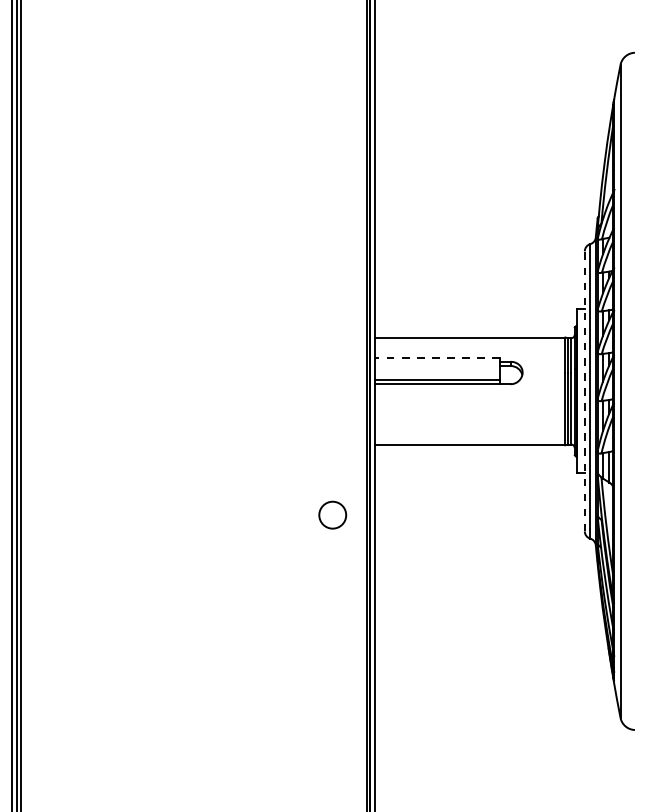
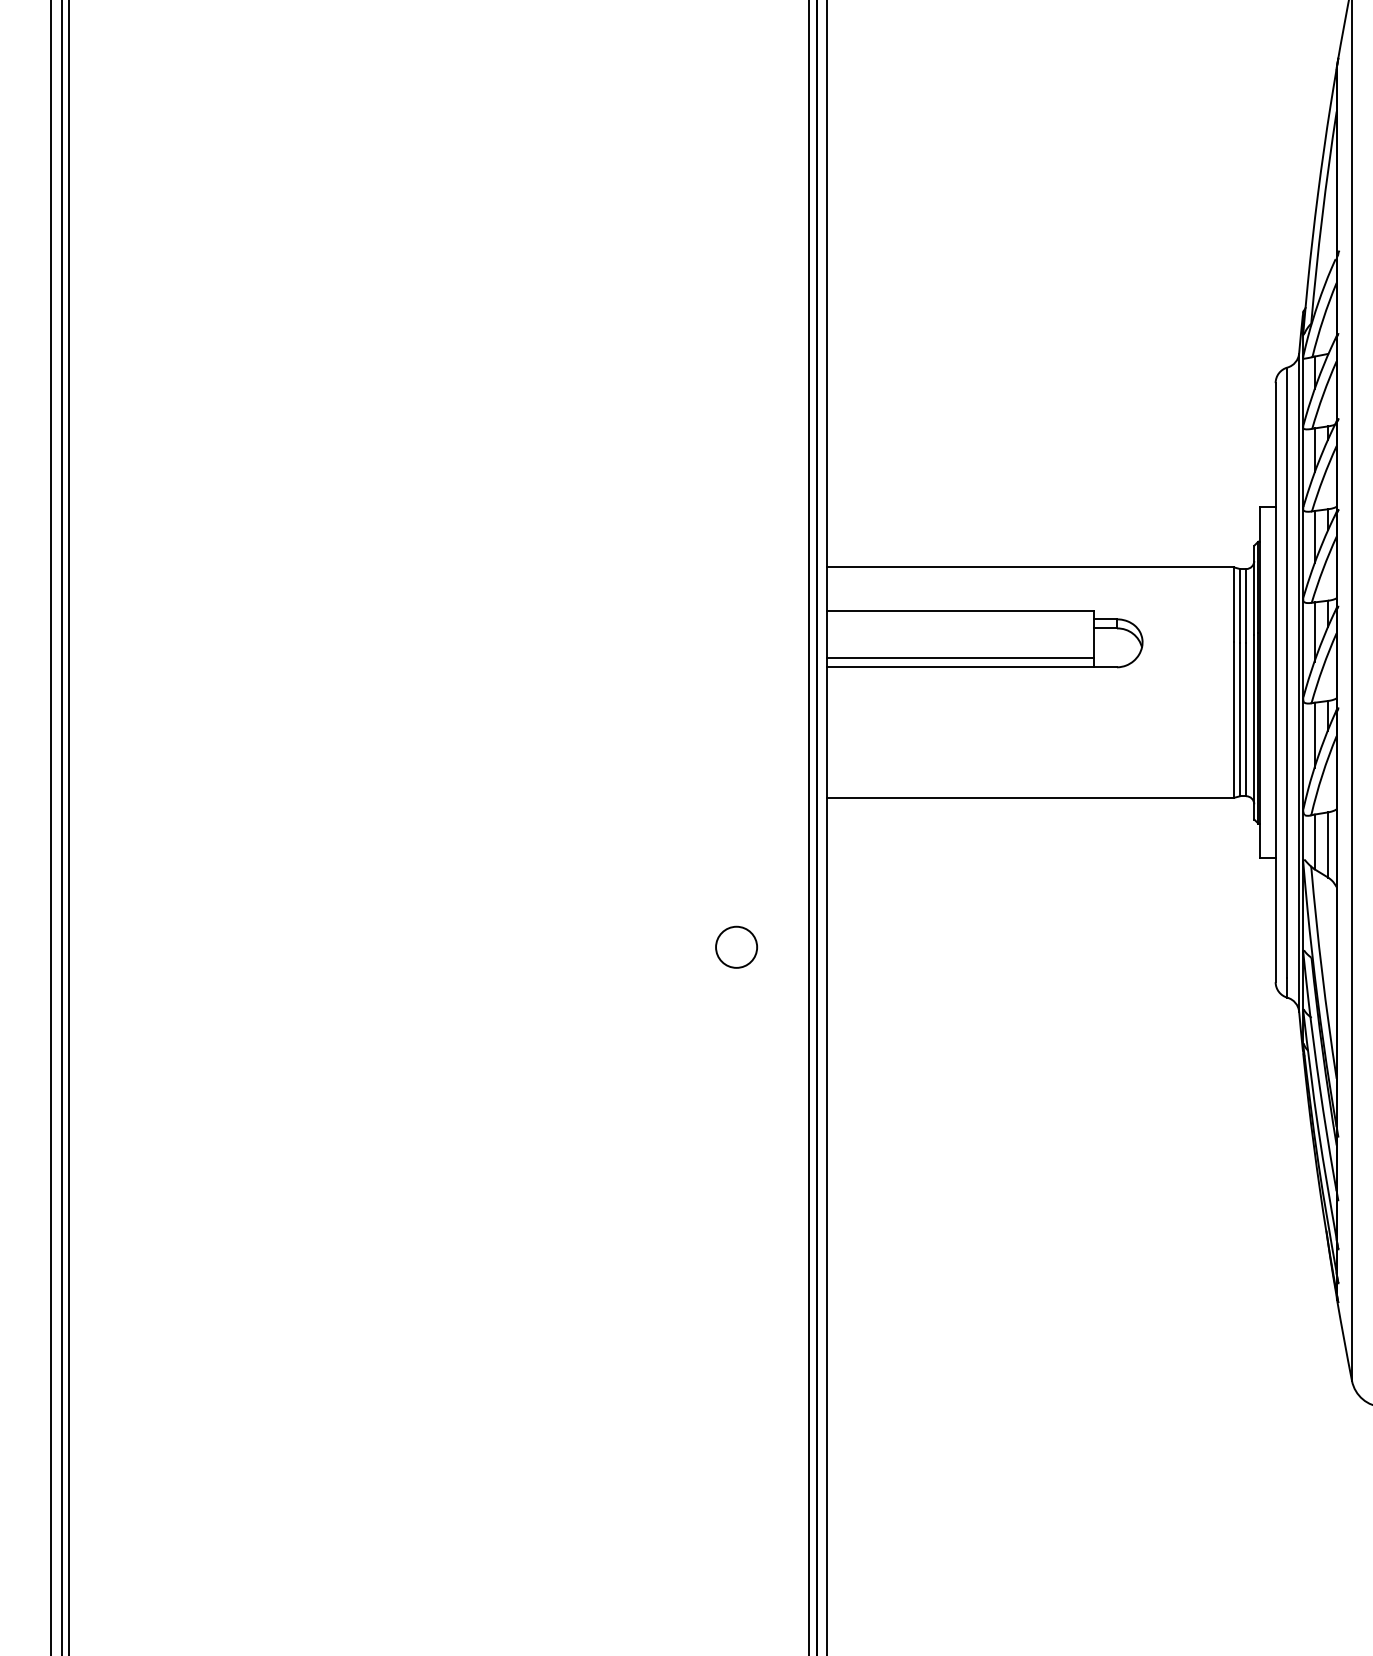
line: (437, 357) -> (960, 610), dashed -> solid
line: (584, 390) -> (1274, 680), dashed -> solid
circle: (332, 514) -> (735, 945), size x0.71

